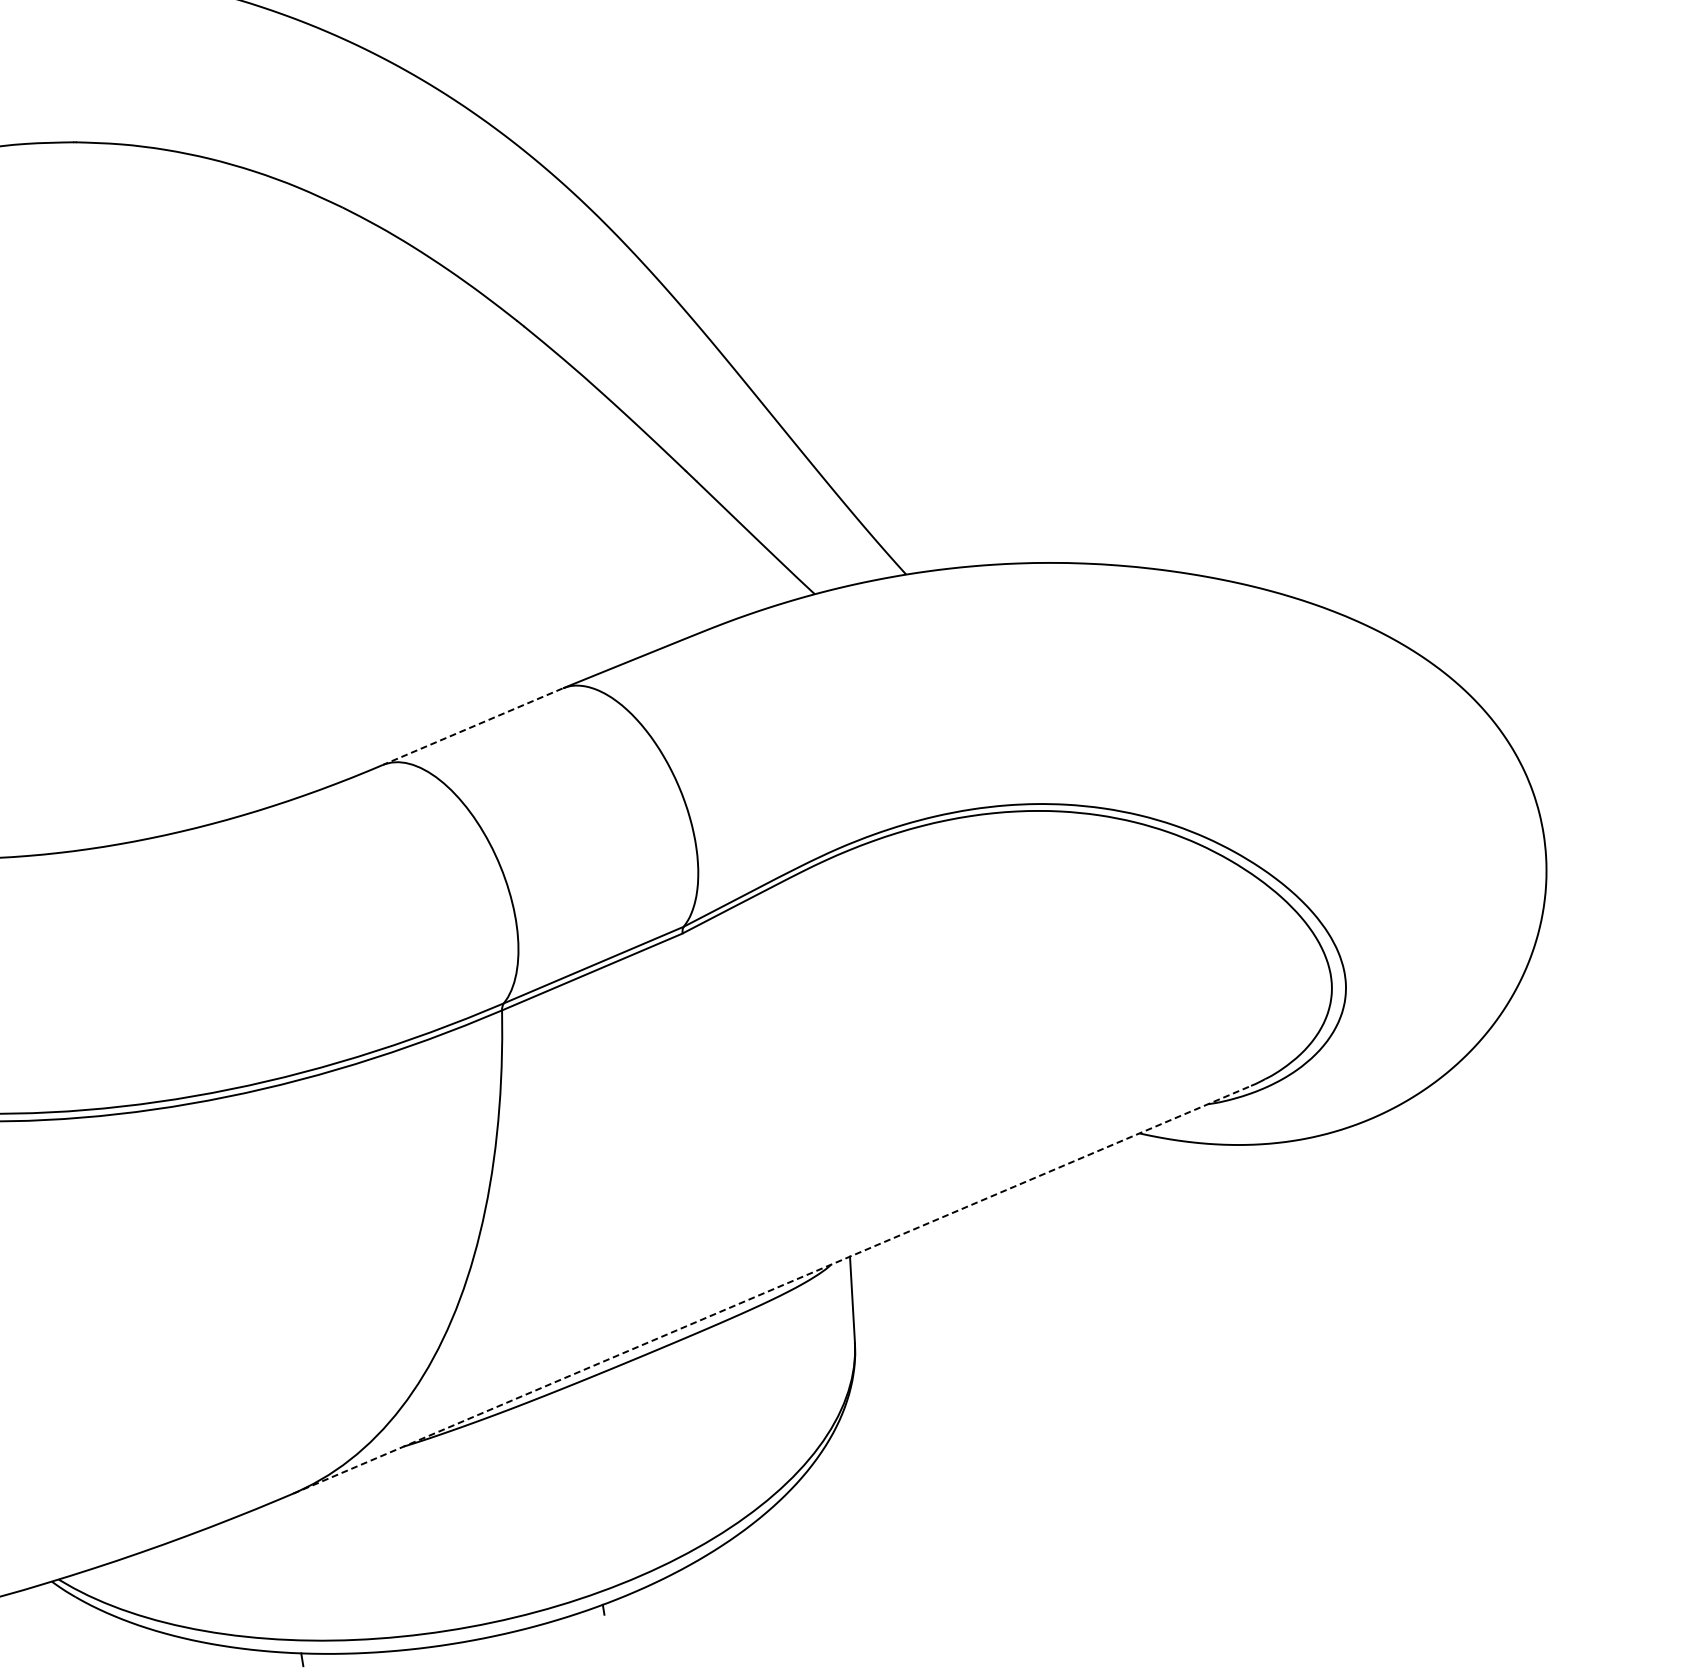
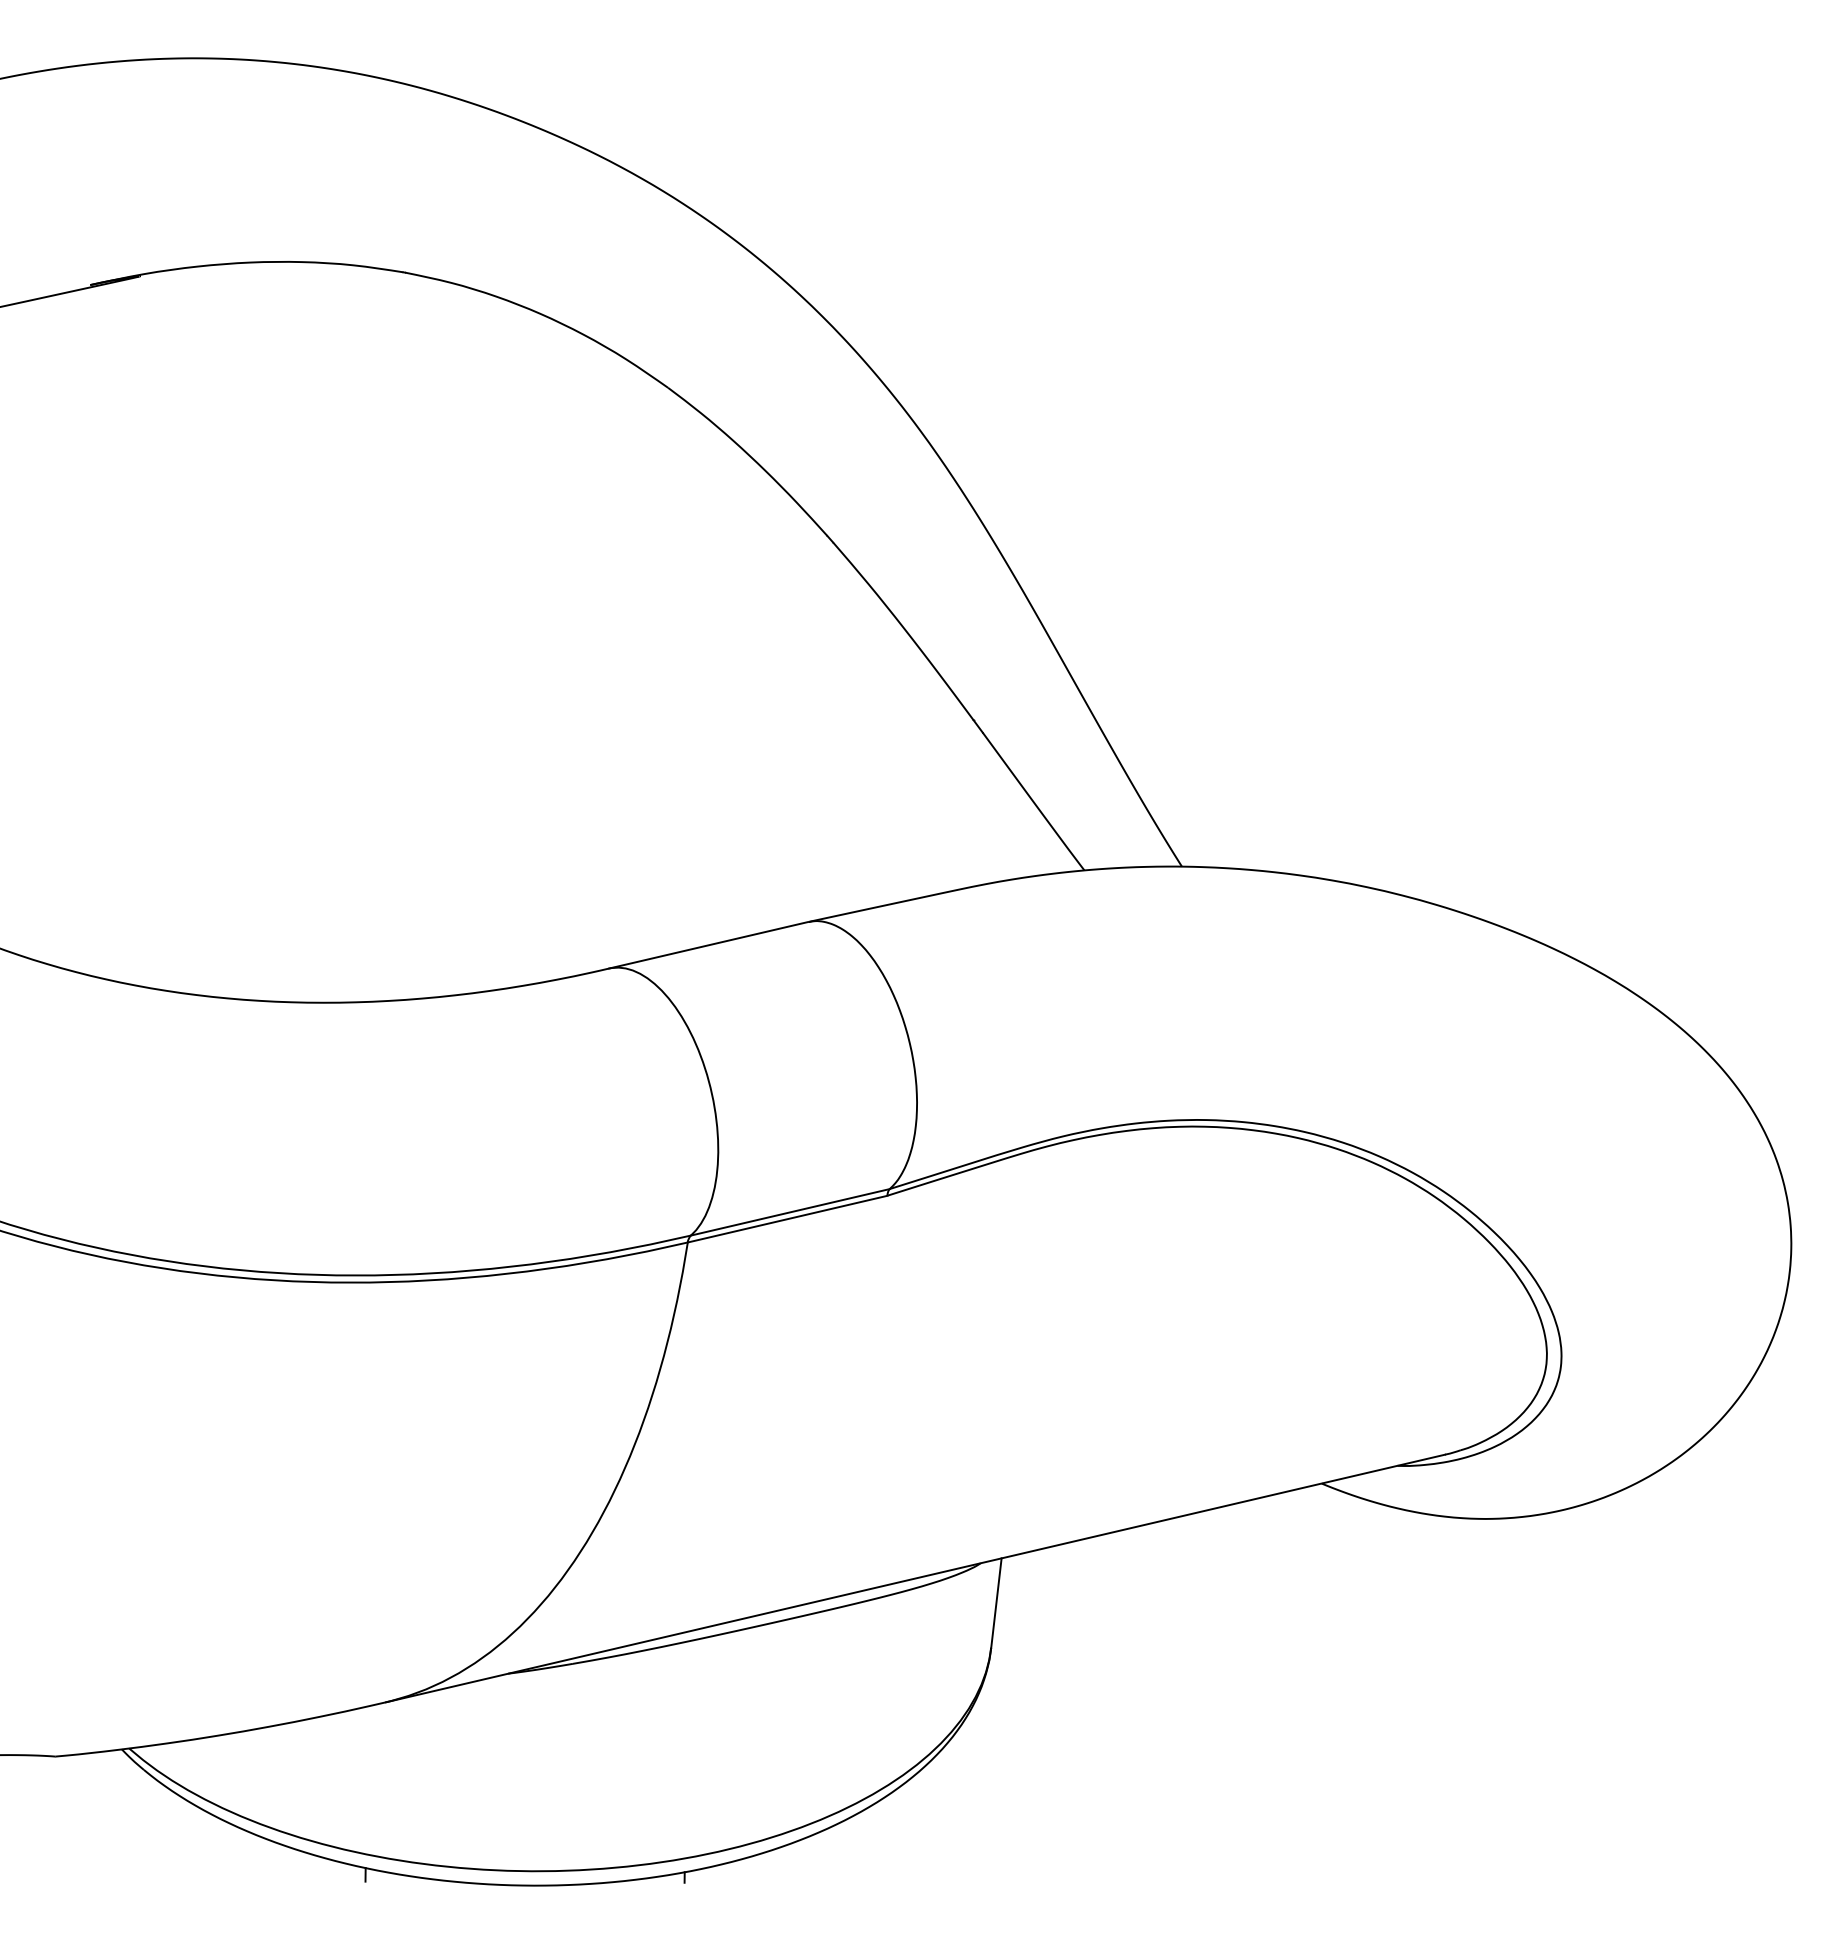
line: (472, 726) -> (708, 945), dashed -> solid
line: (772, 1289) -> (915, 1578), dashed -> solid

